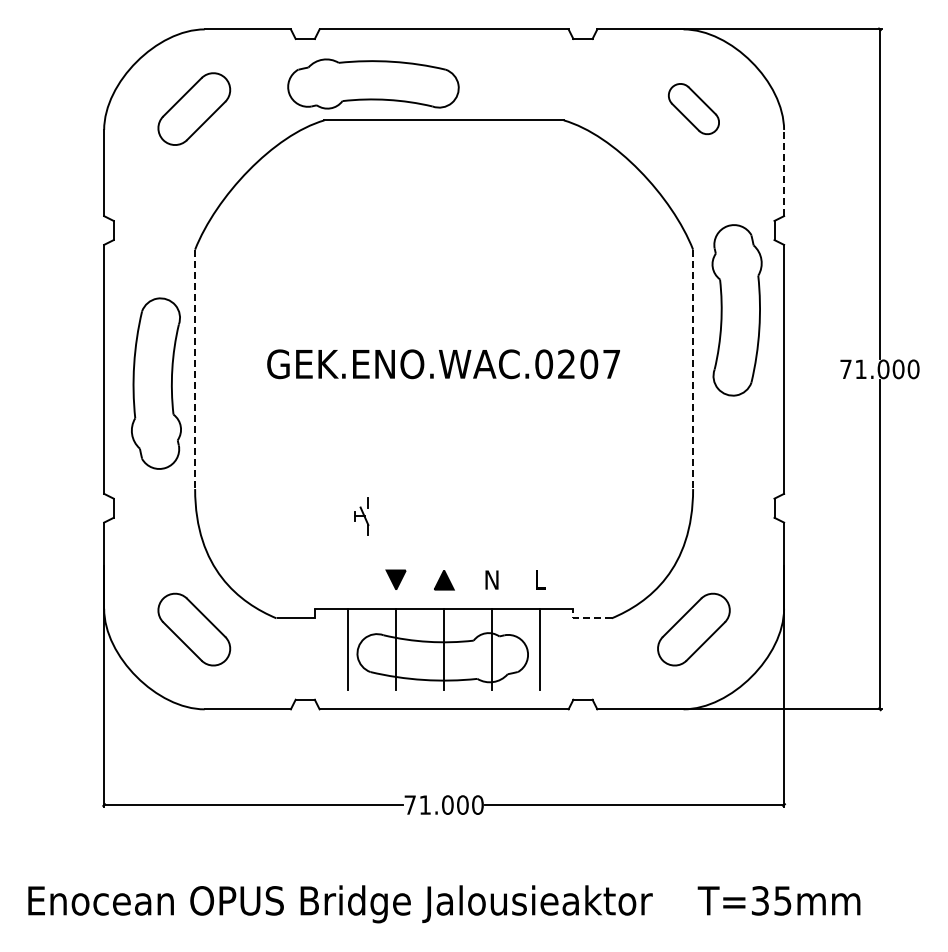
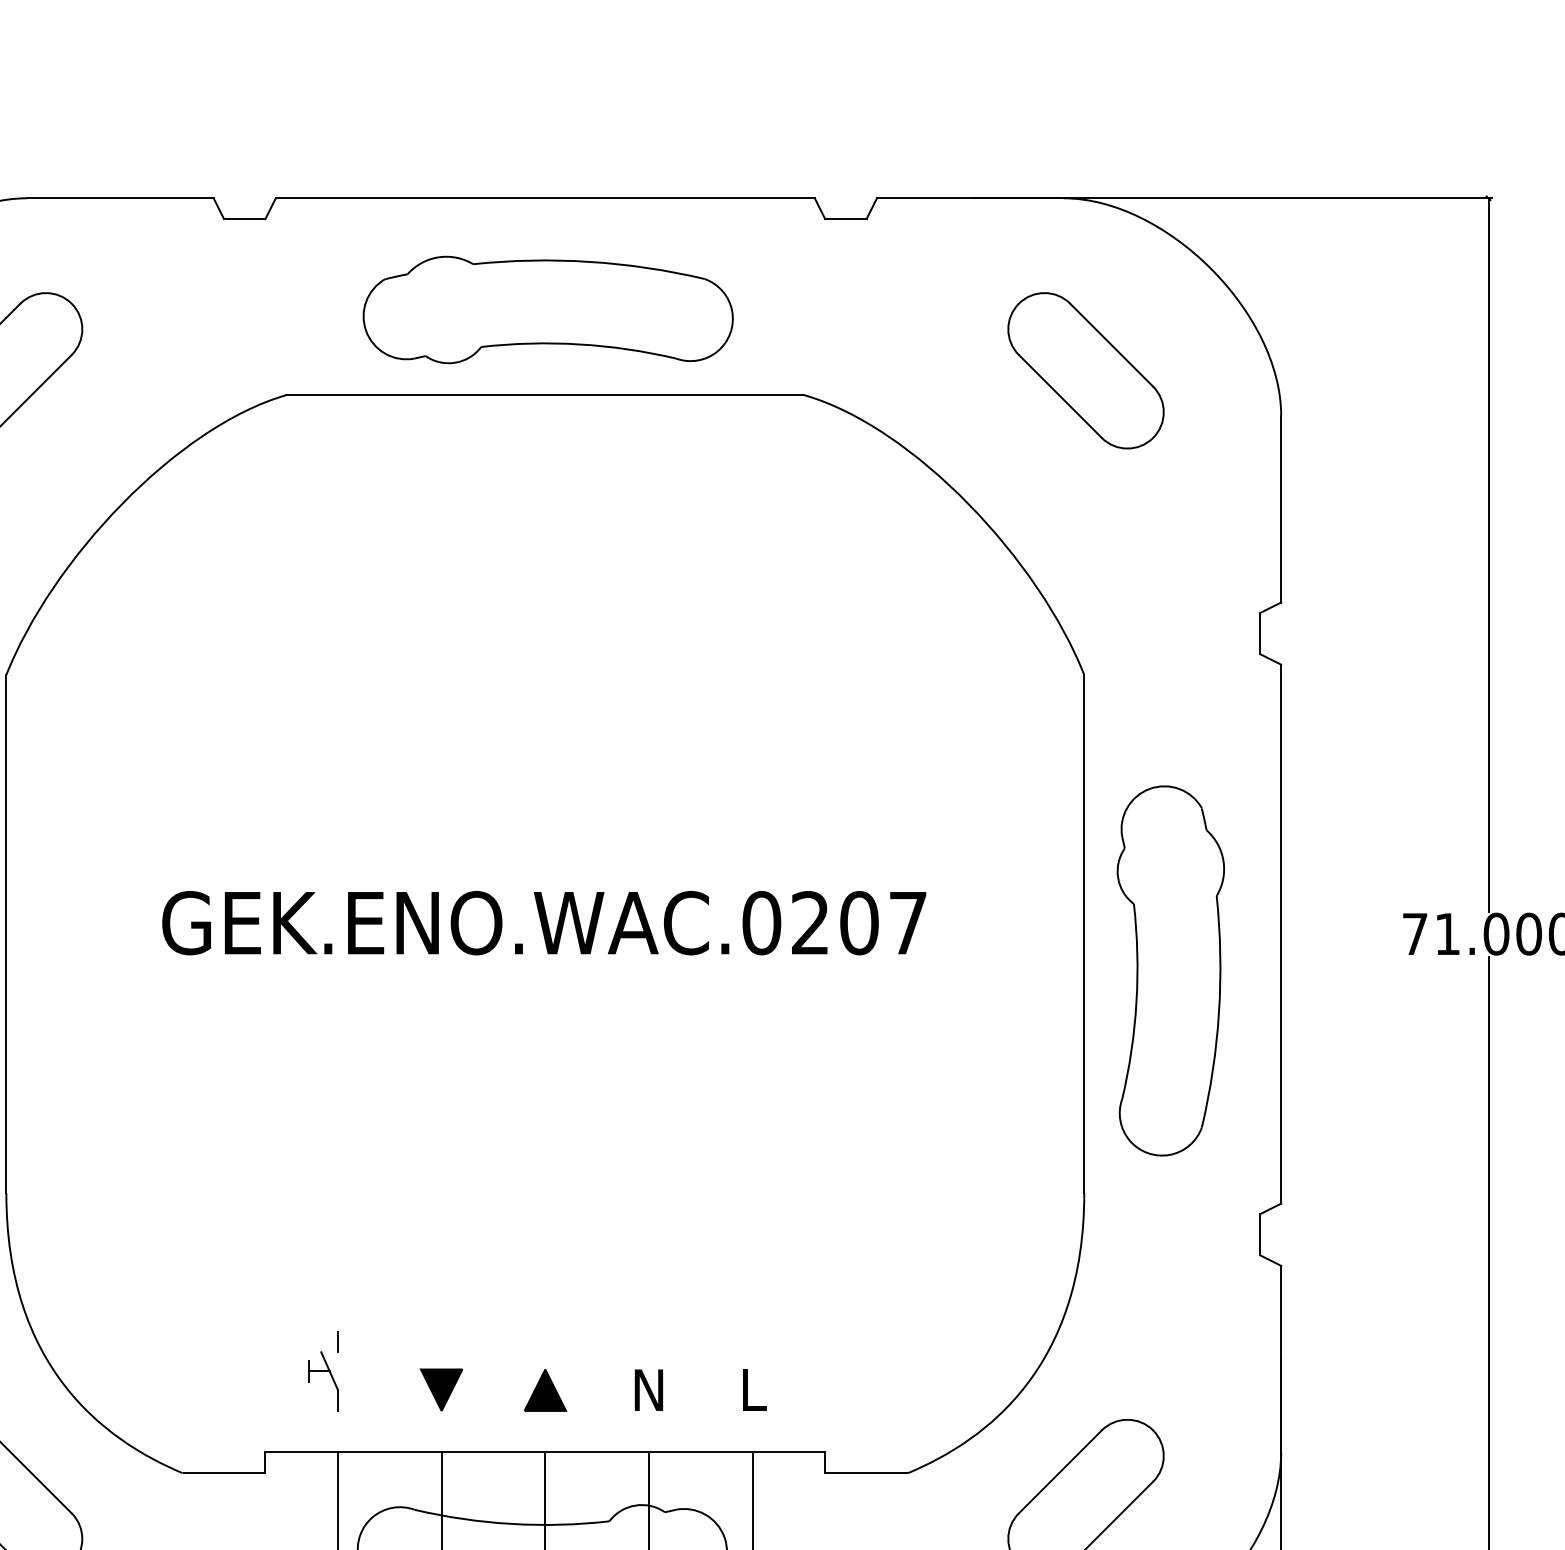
part: (373, 83) -> (548, 308), moved
part: (693, 108) -> (1085, 369), size x1.43
line: (784, 172) -> (1282, 507), dashed -> solid
part: (736, 310) -> (1169, 971), moved
line: (195, 369) -> (7, 934), dashed -> solid
line: (693, 369) -> (1085, 934), dashed -> solid
part: (361, 516) -> (323, 1371), moved
line: (587, 618) -> (855, 1473), dashed -> solid

